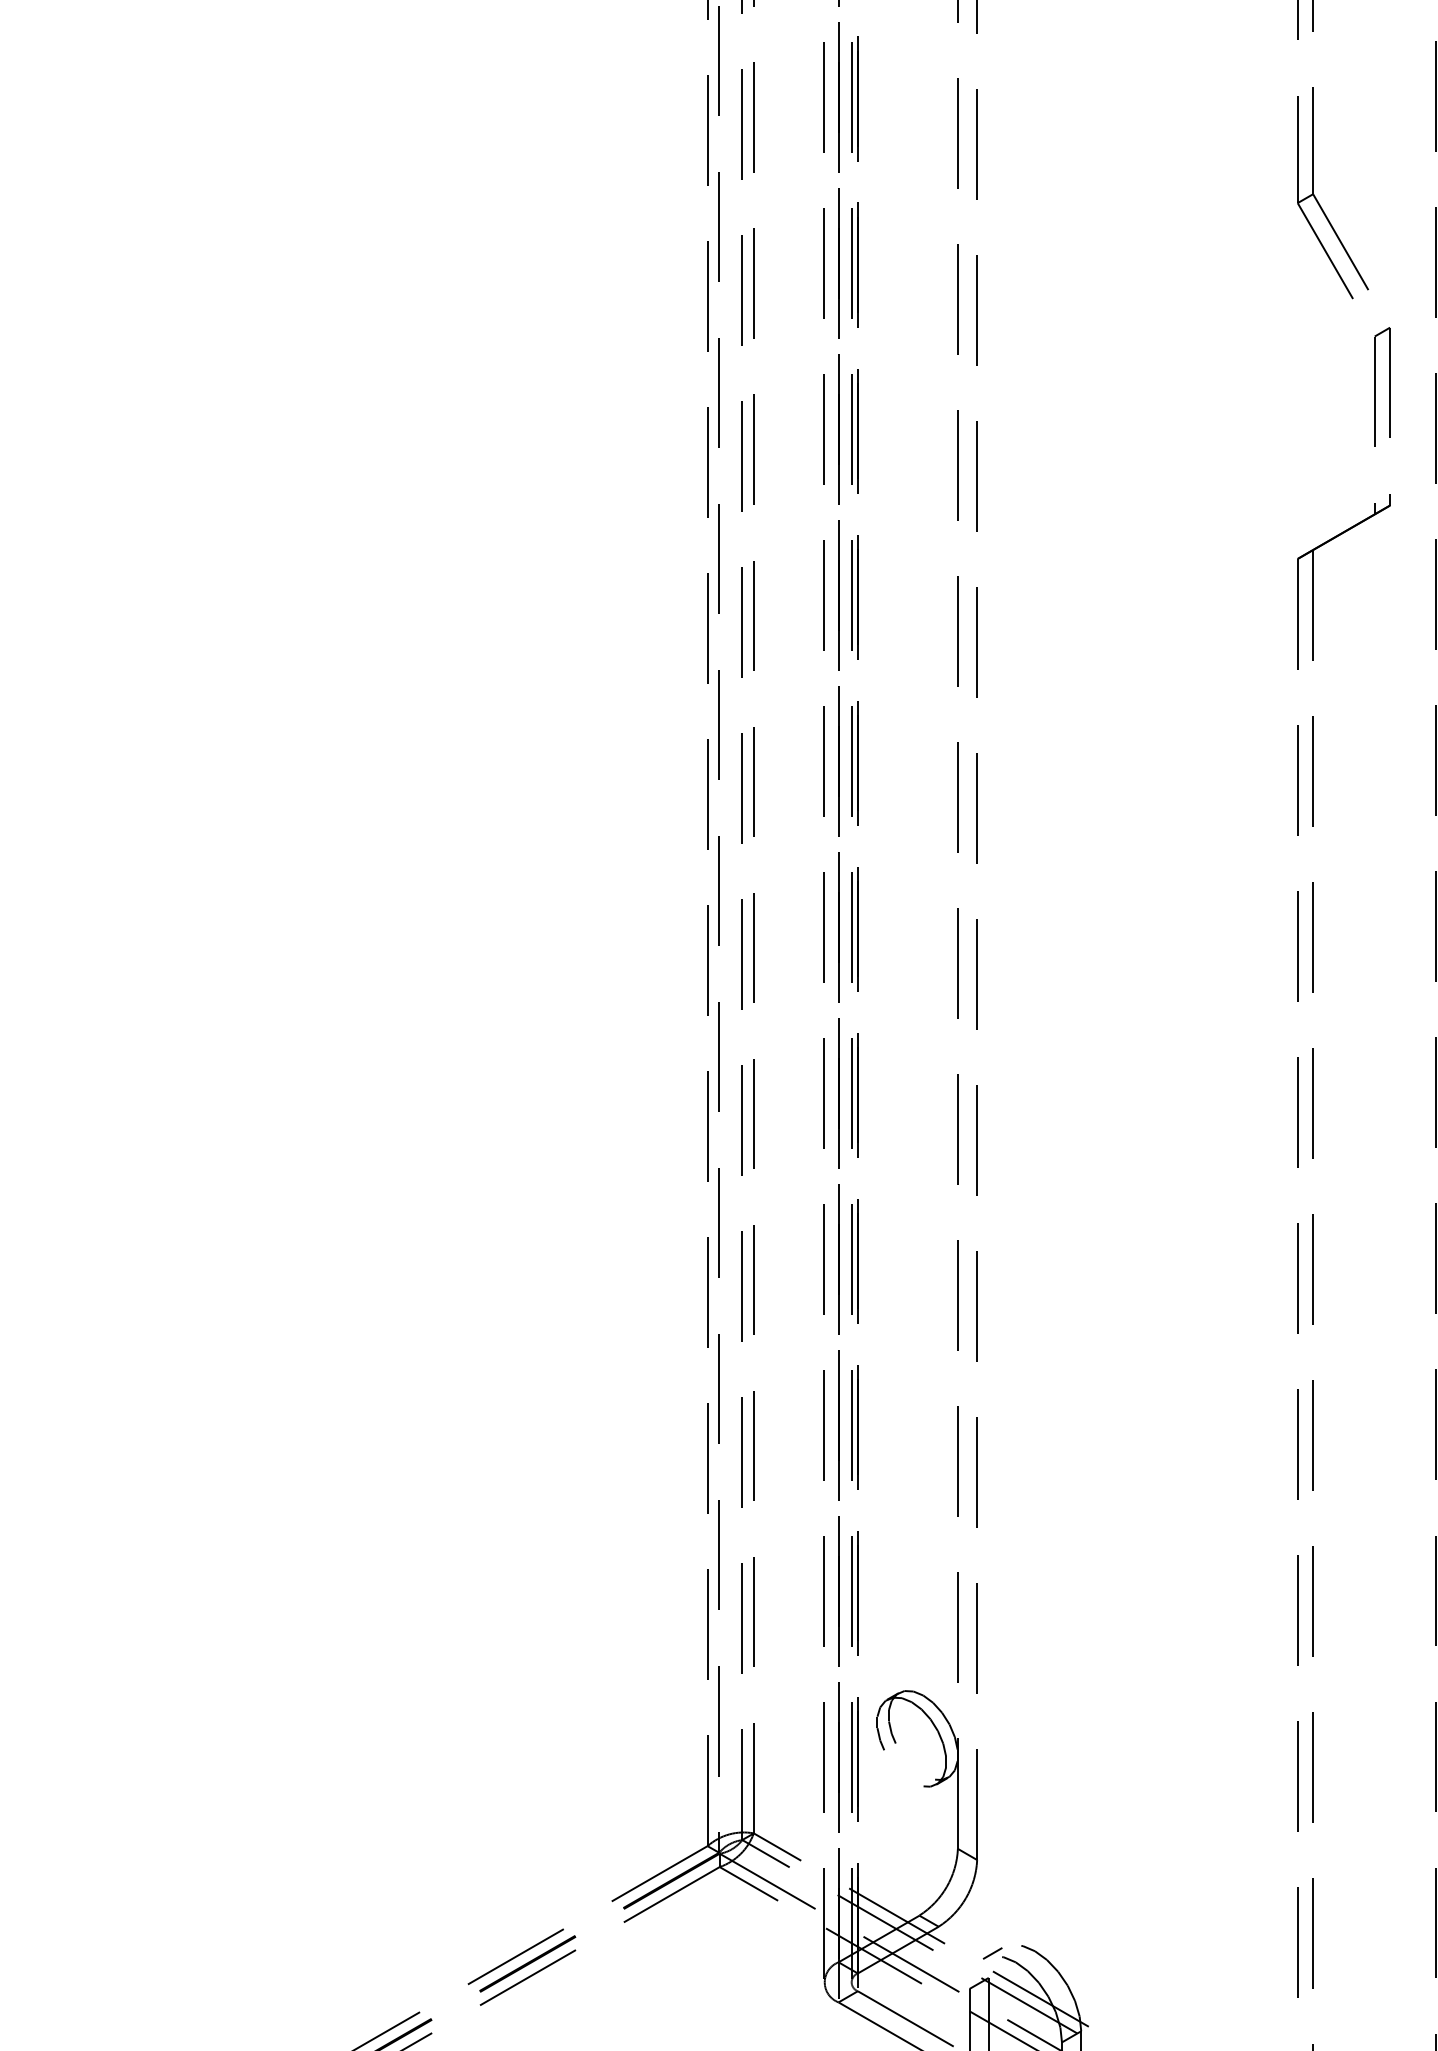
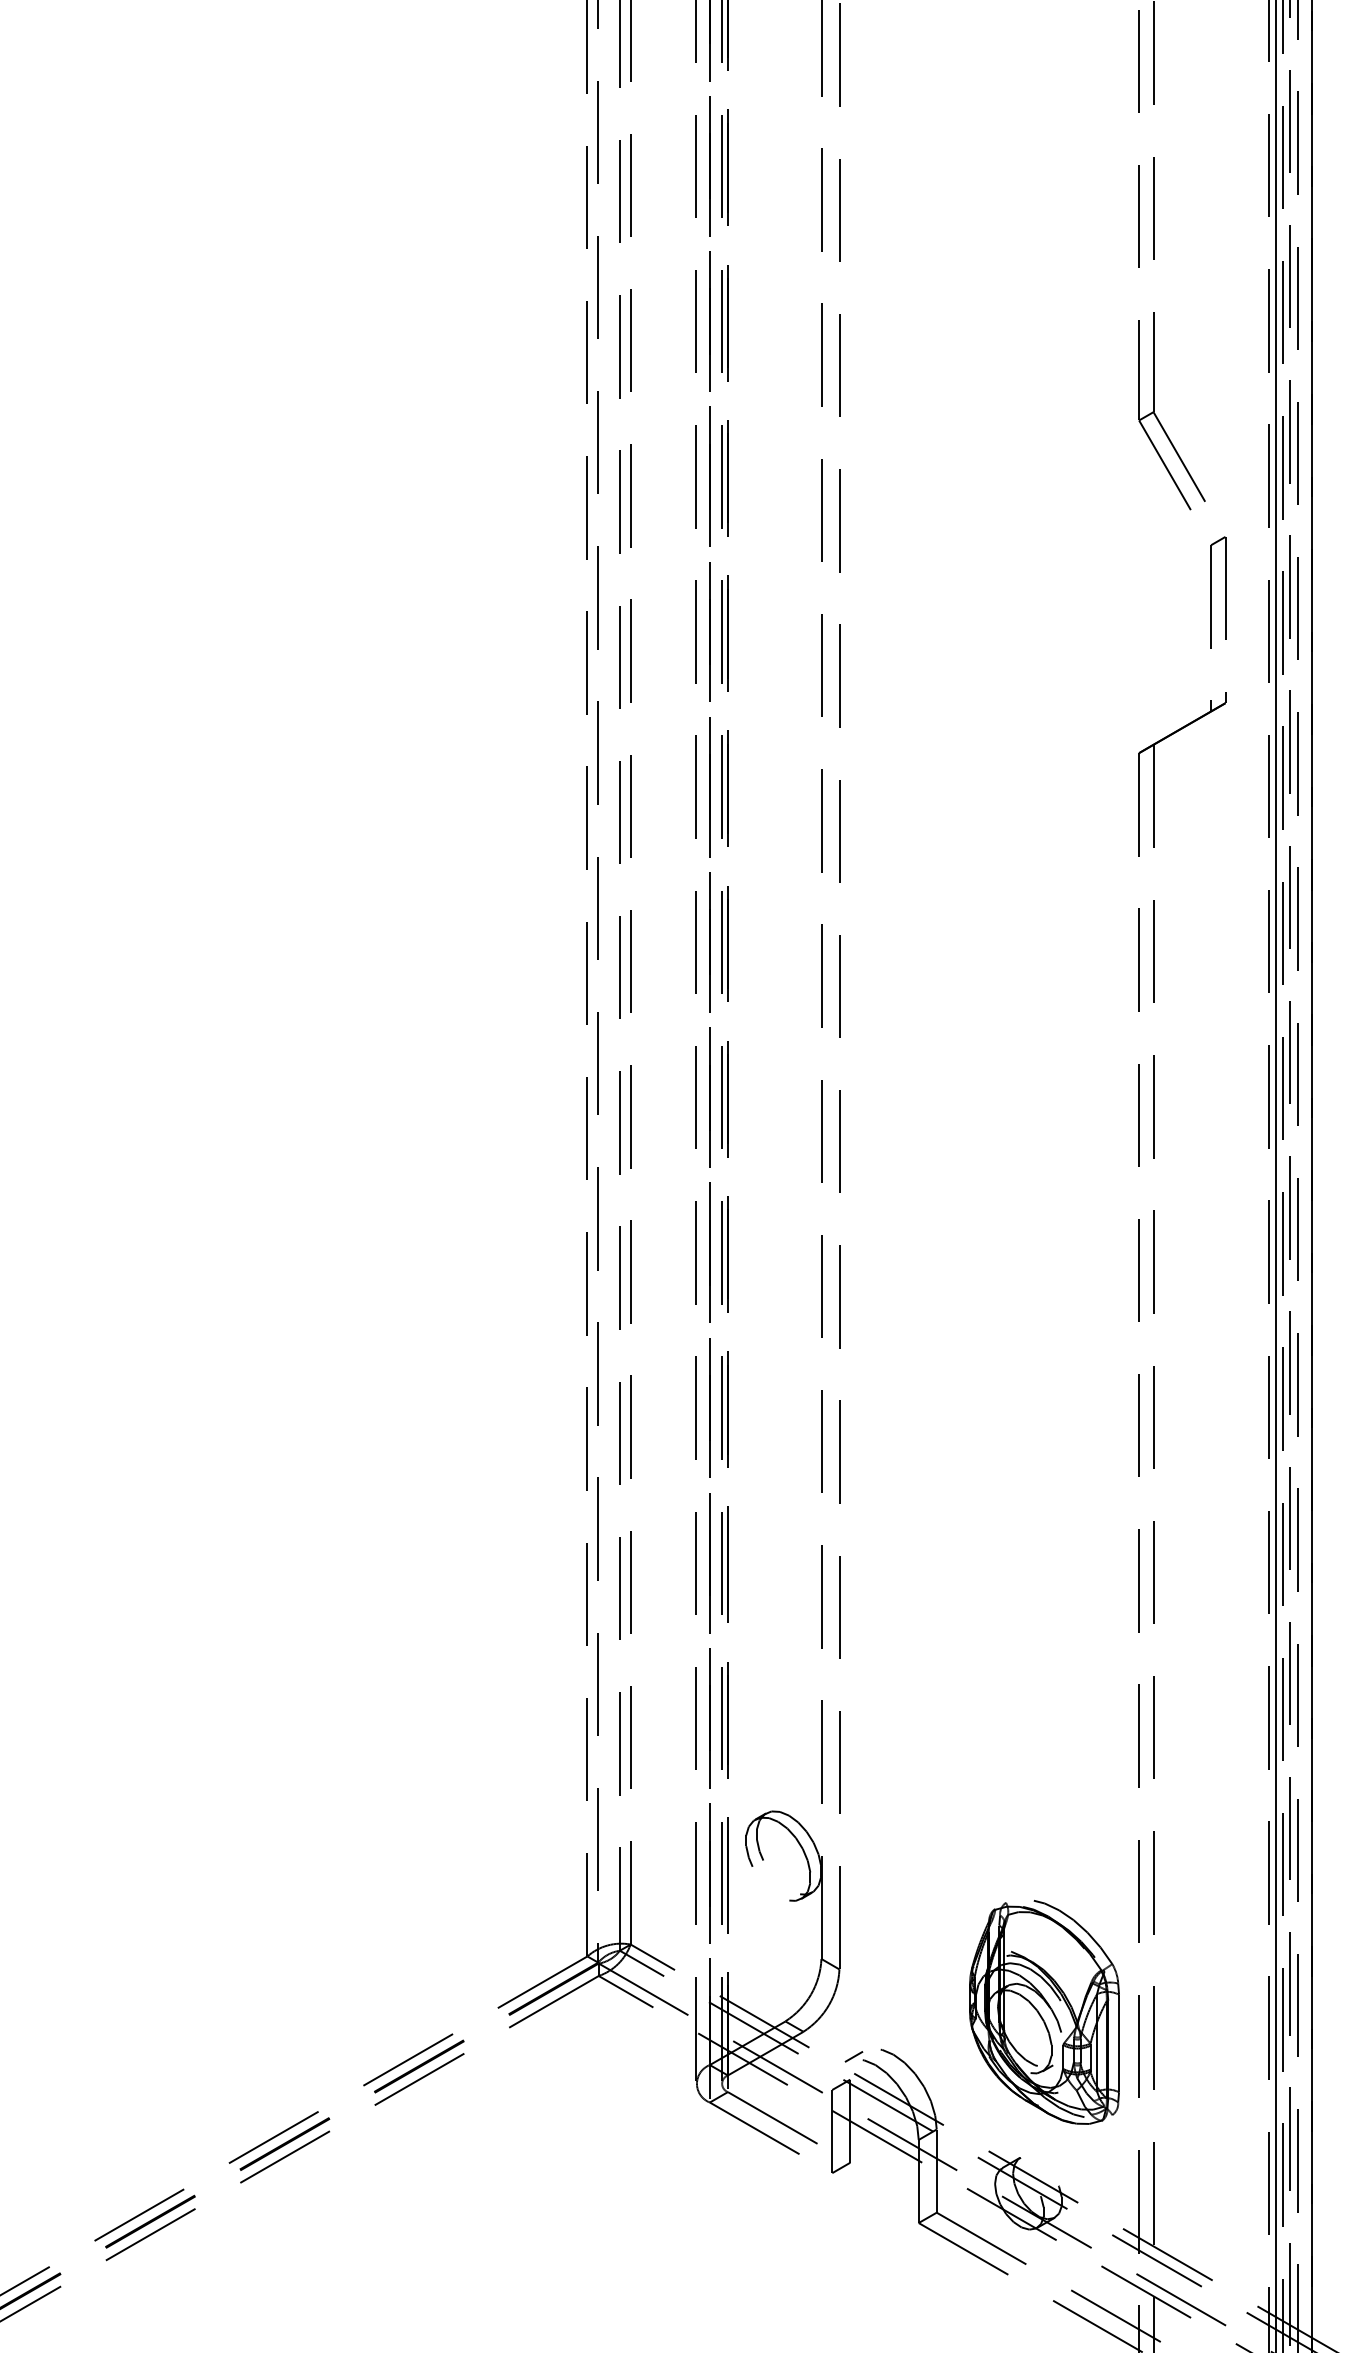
part: (1196, 1906) -> (1044, 2012), added

